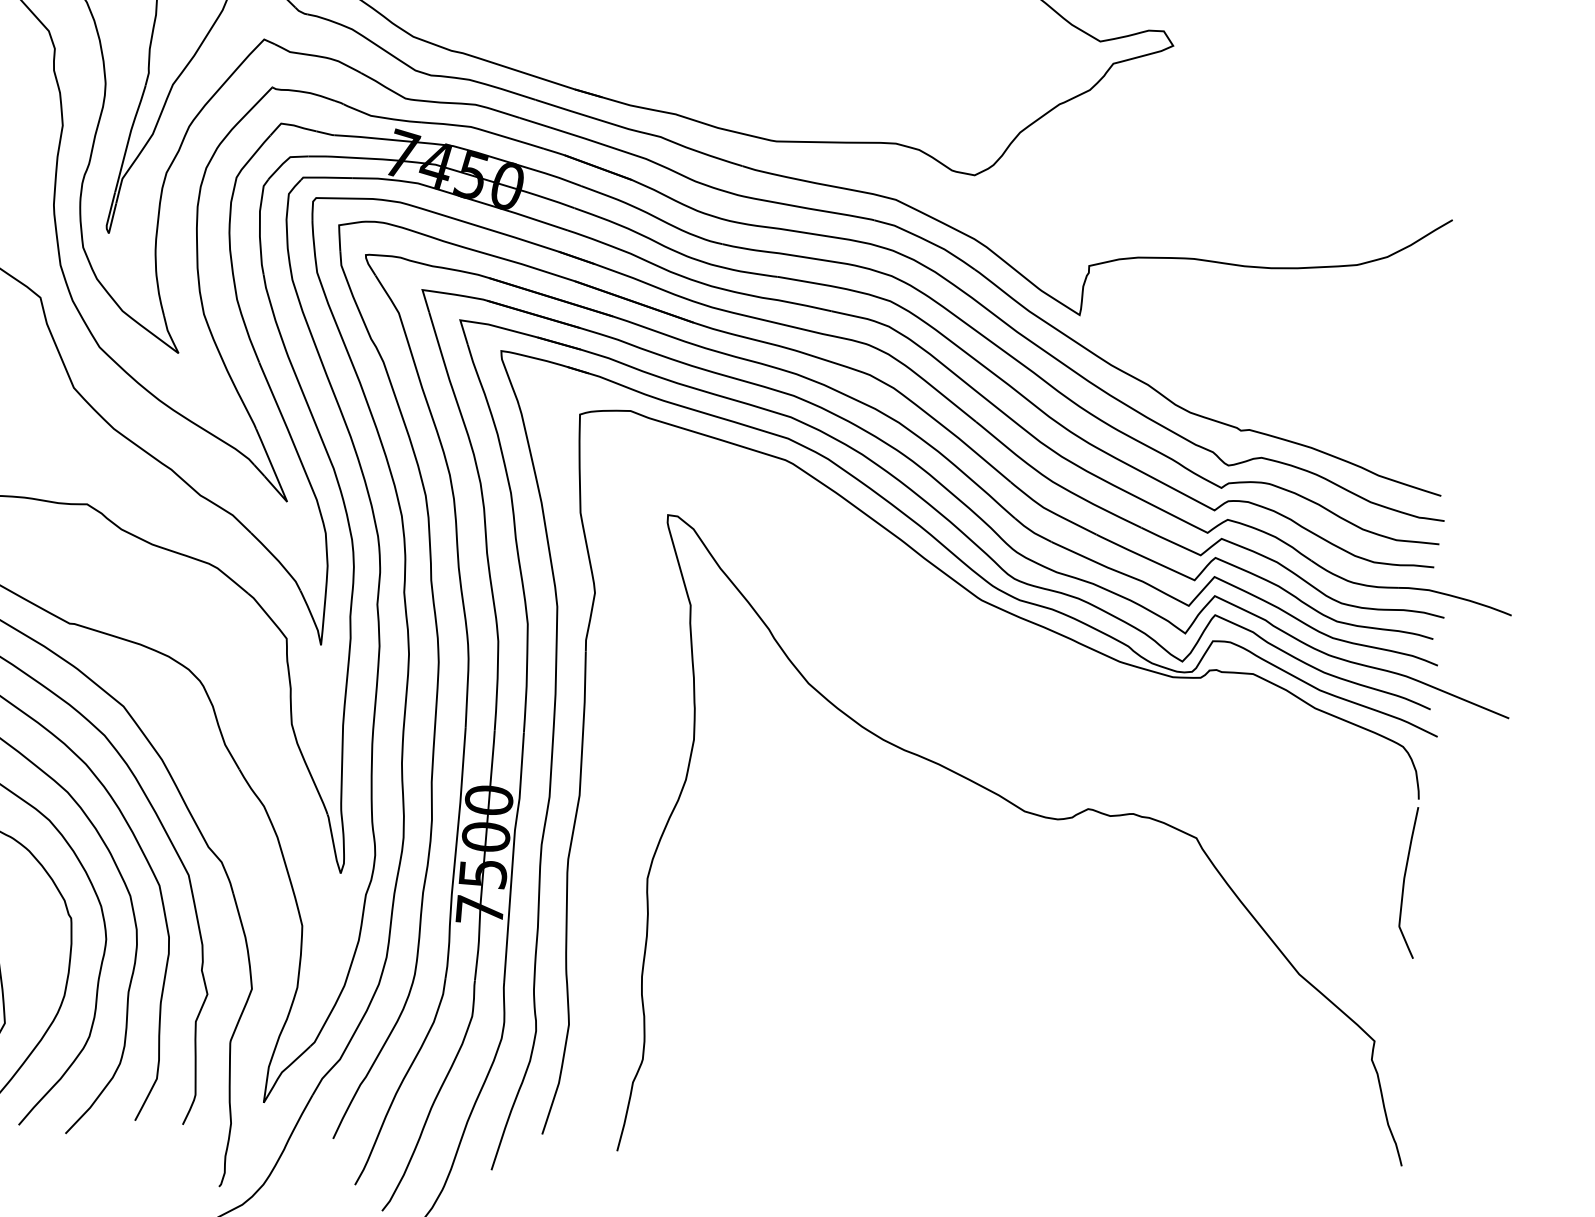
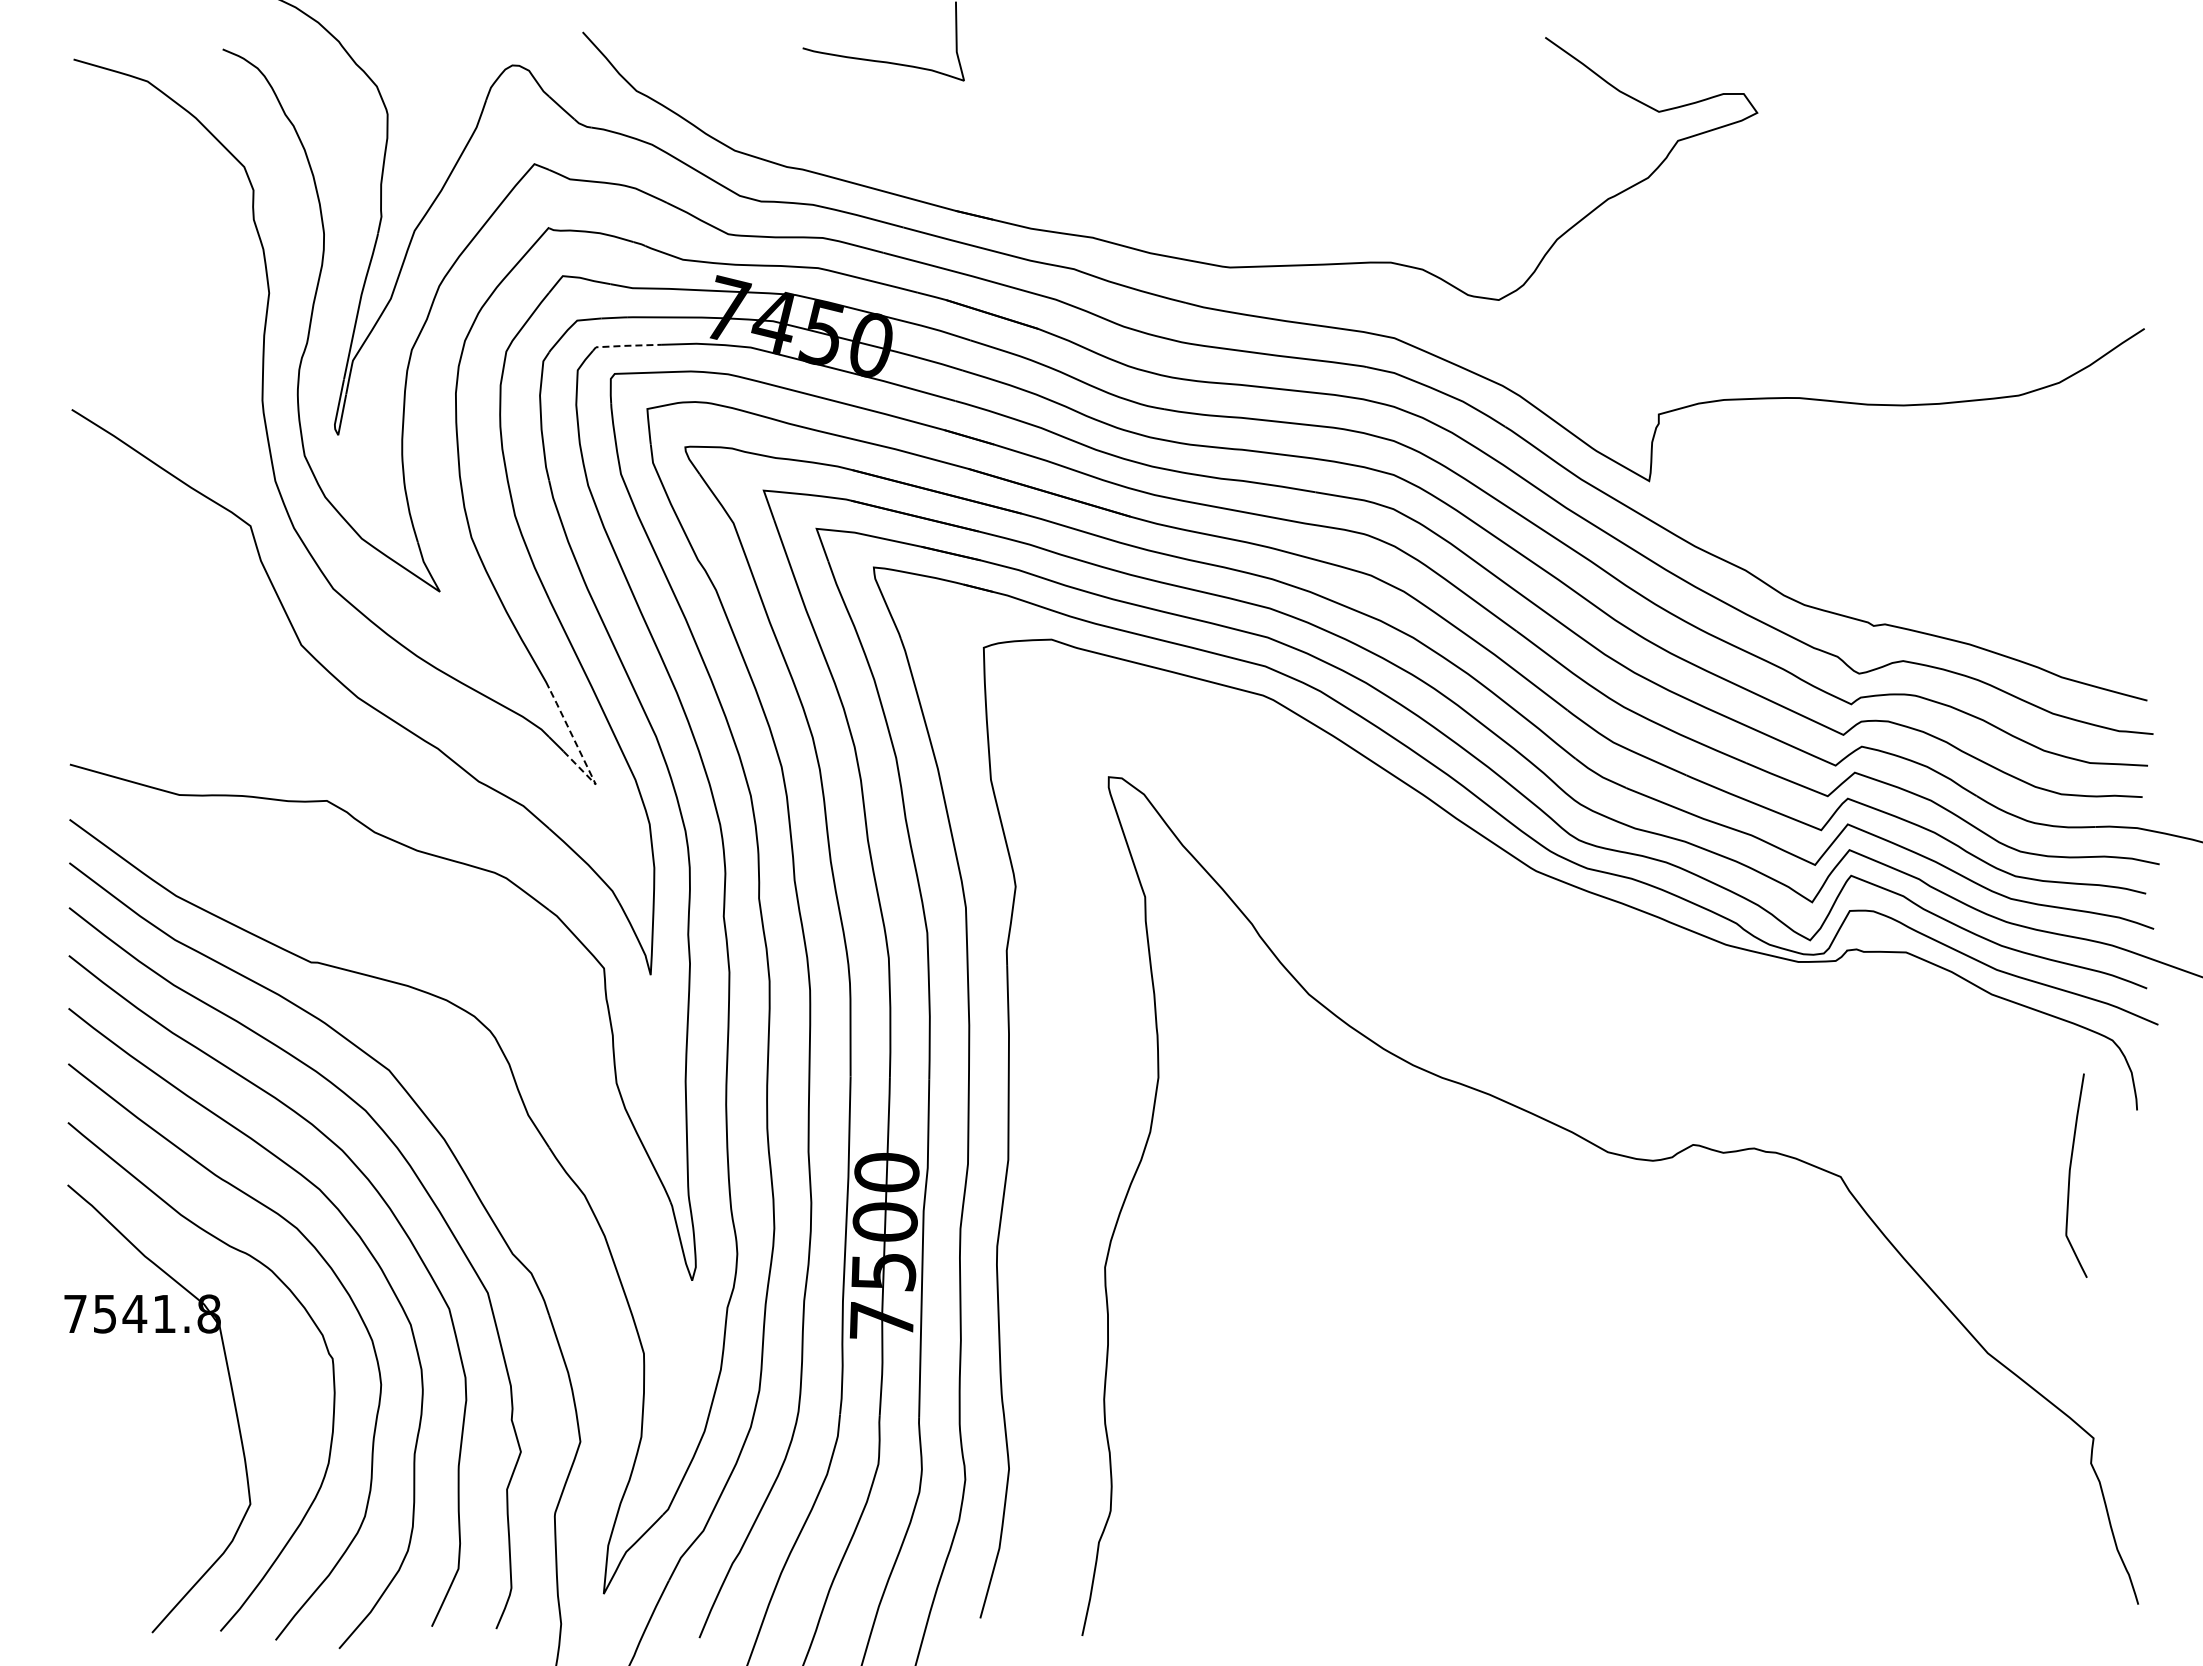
line: (324, 177) -> (624, 345), solid -> dashed
line: (278, 480) -> (582, 756), solid -> dashed
curve: (1404, 882) -> (2070, 1175), moved

